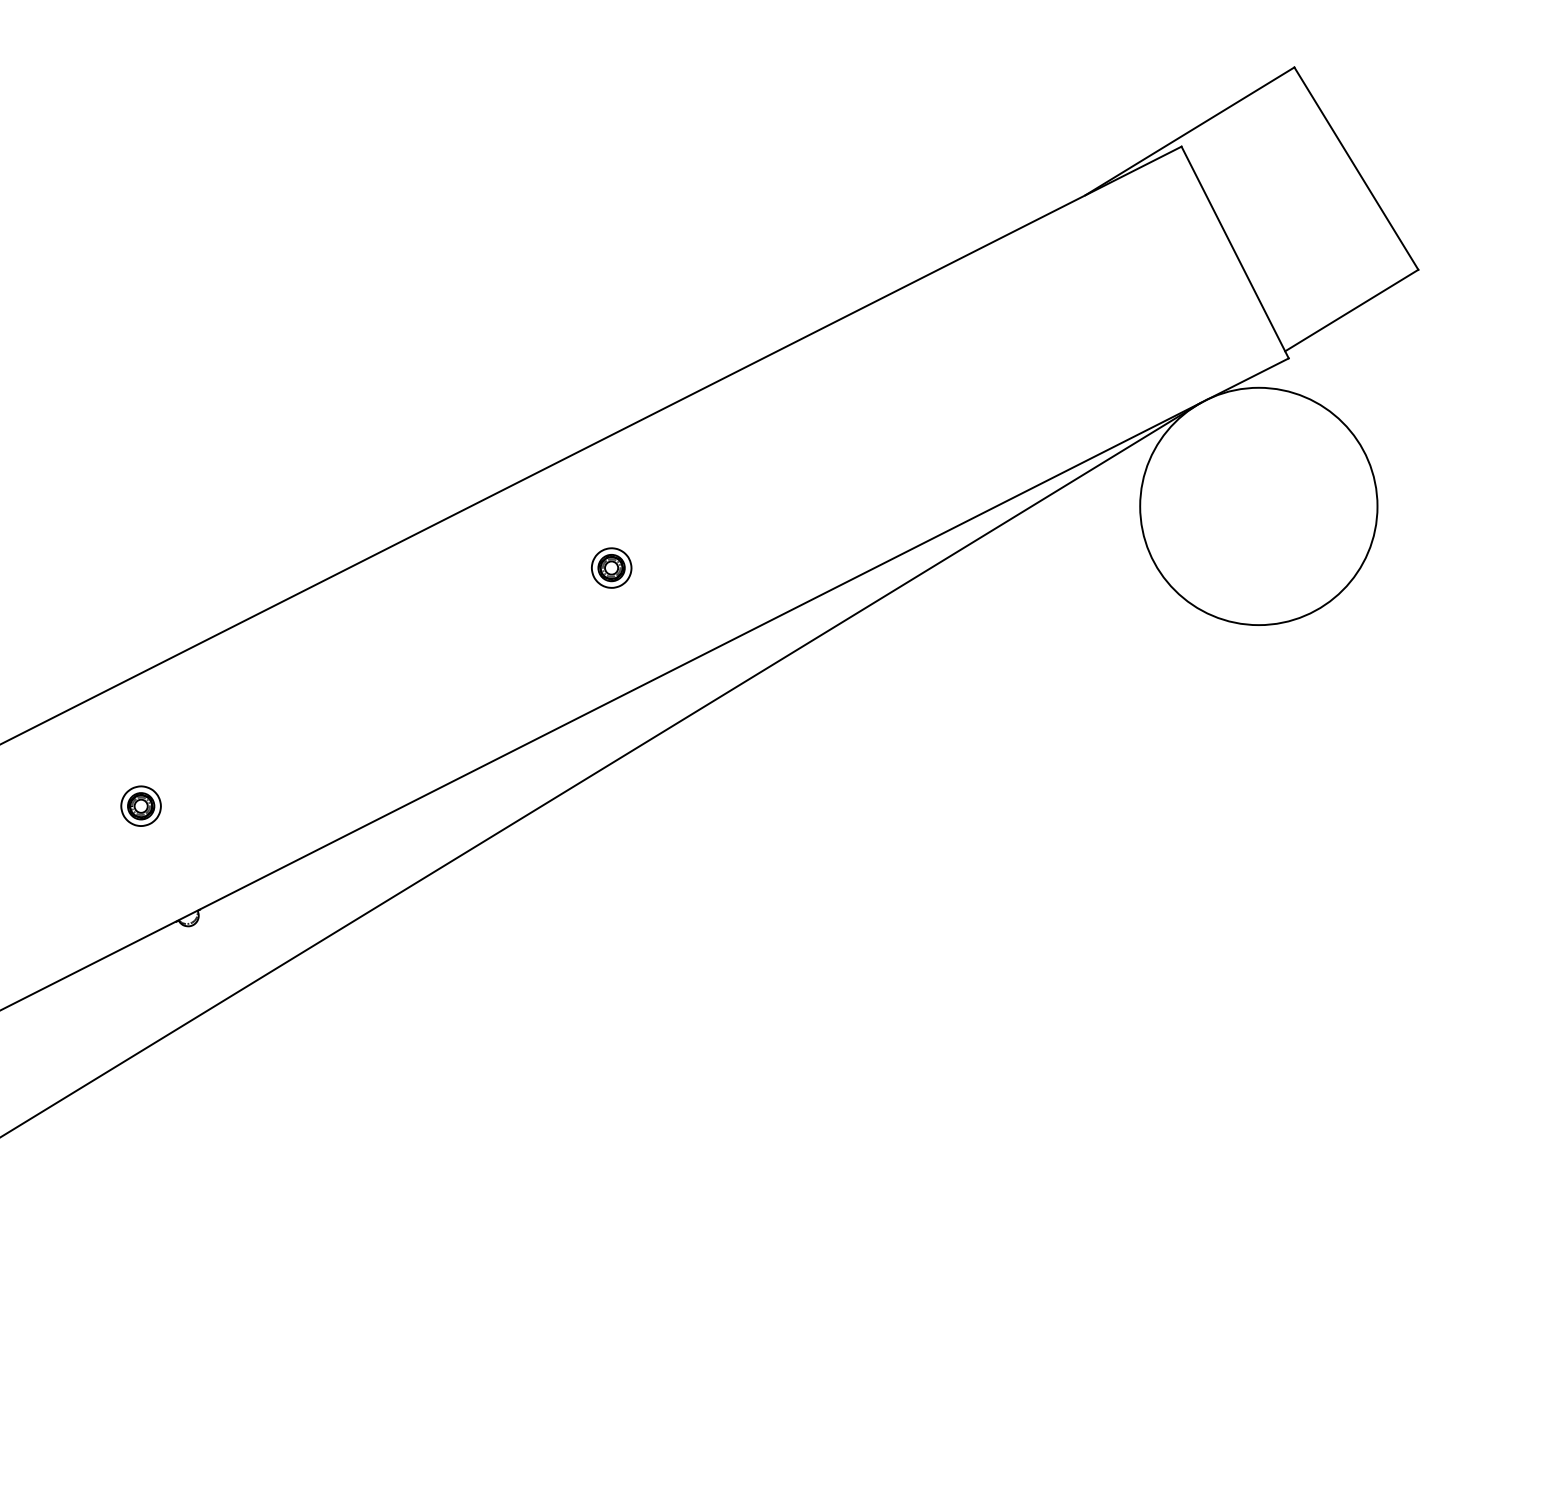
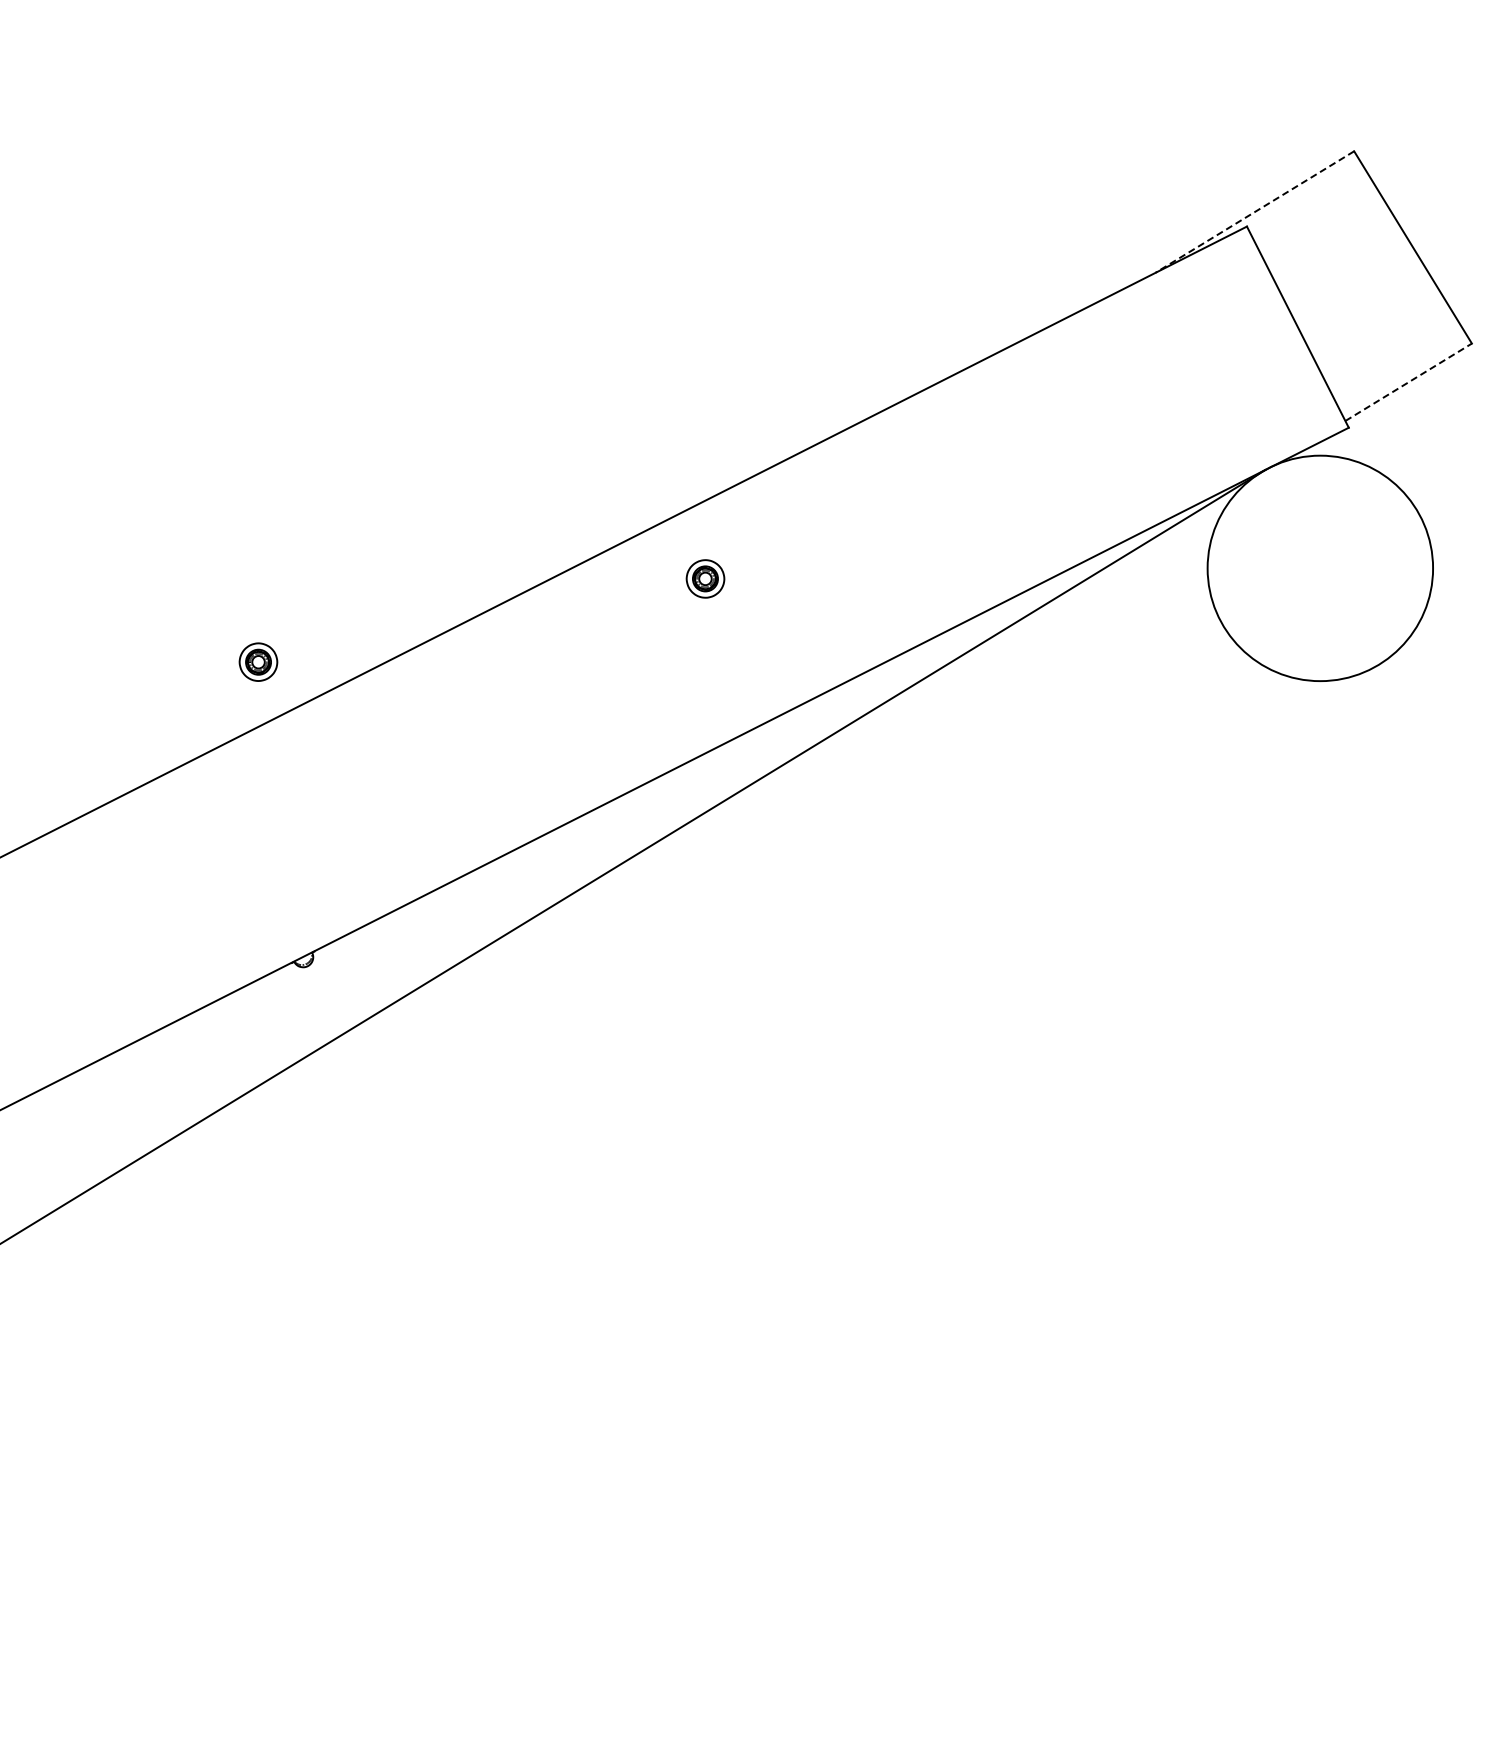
line: (1189, 131) -> (1254, 212), solid -> dashed
line: (1352, 310) -> (1409, 382), solid -> dashed
part: (611, 567) -> (705, 578), moved
part: (141, 805) -> (258, 661), moved

